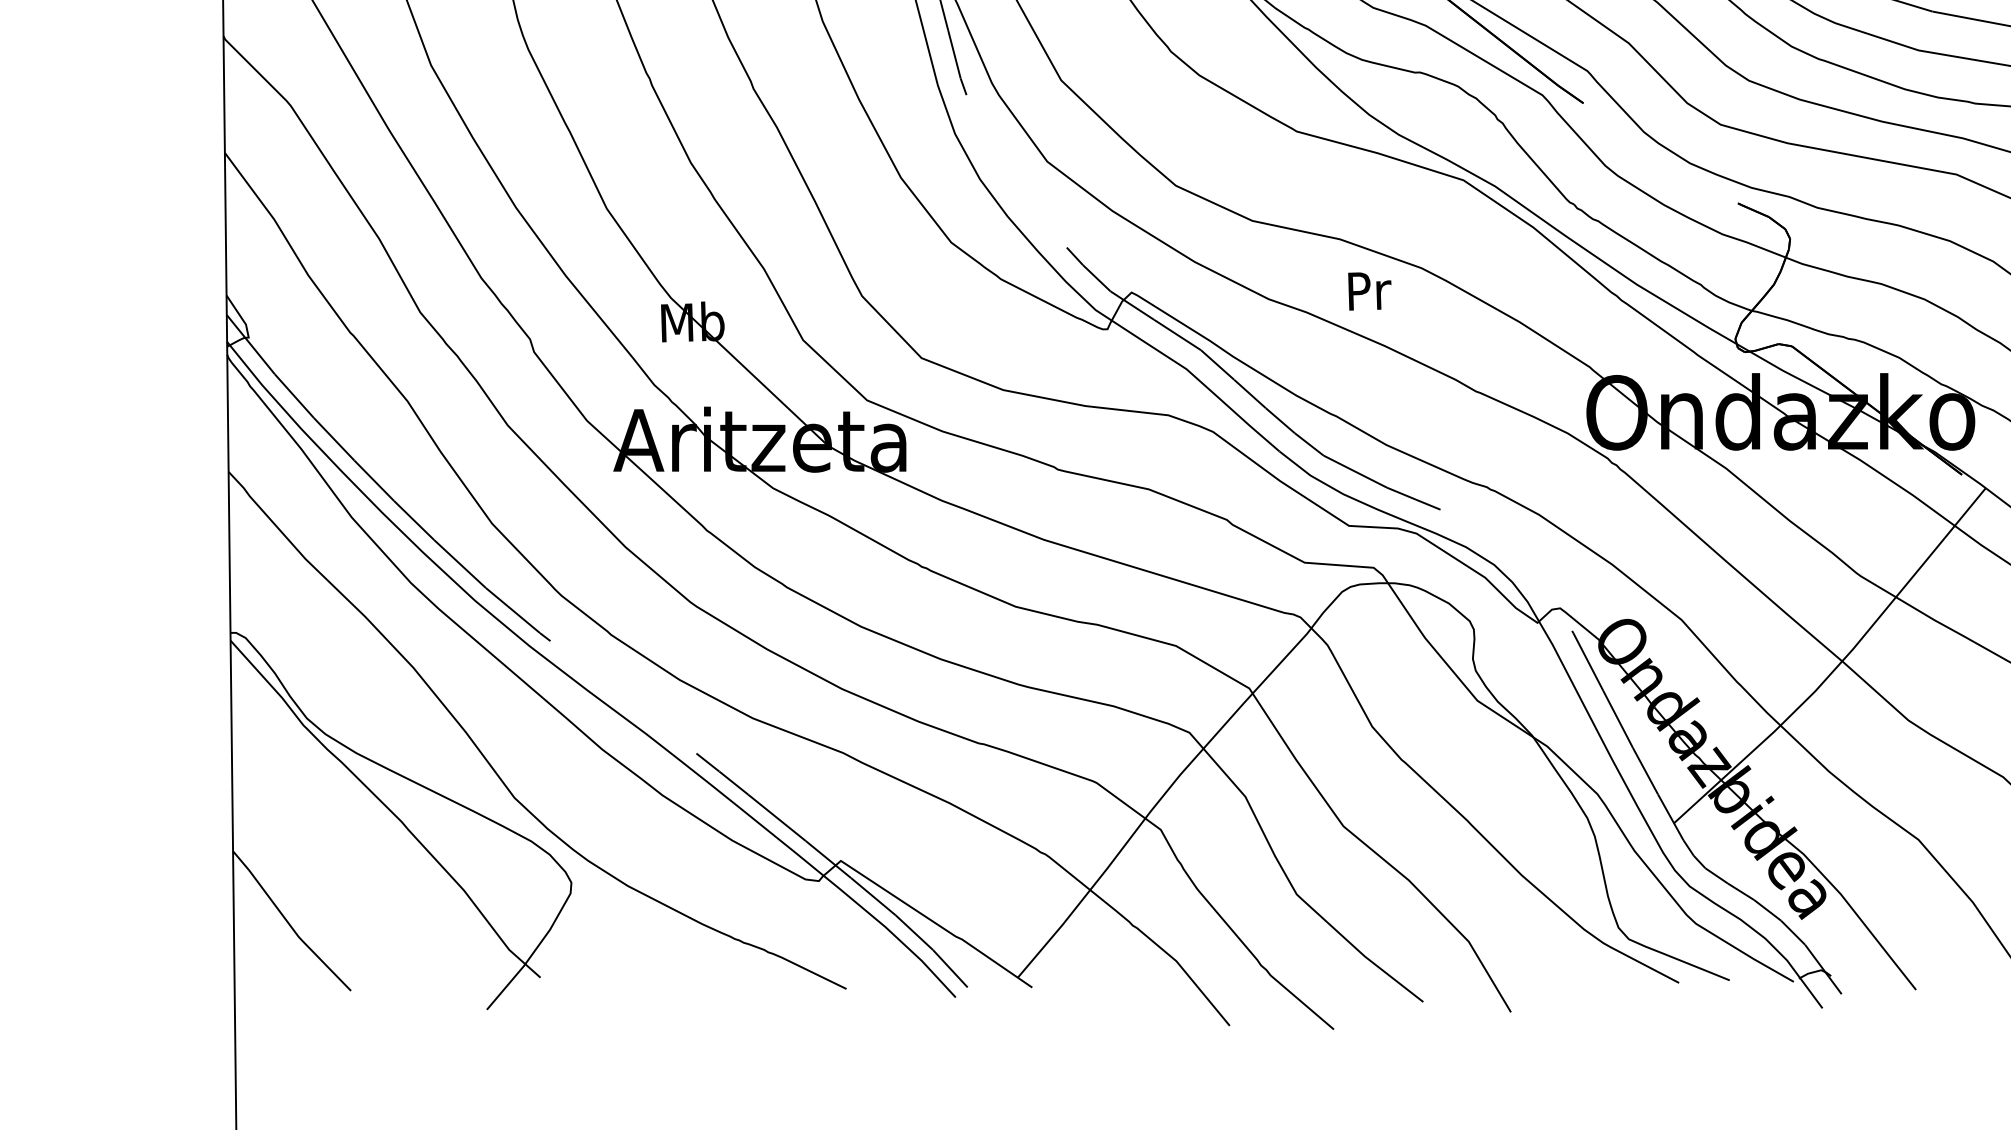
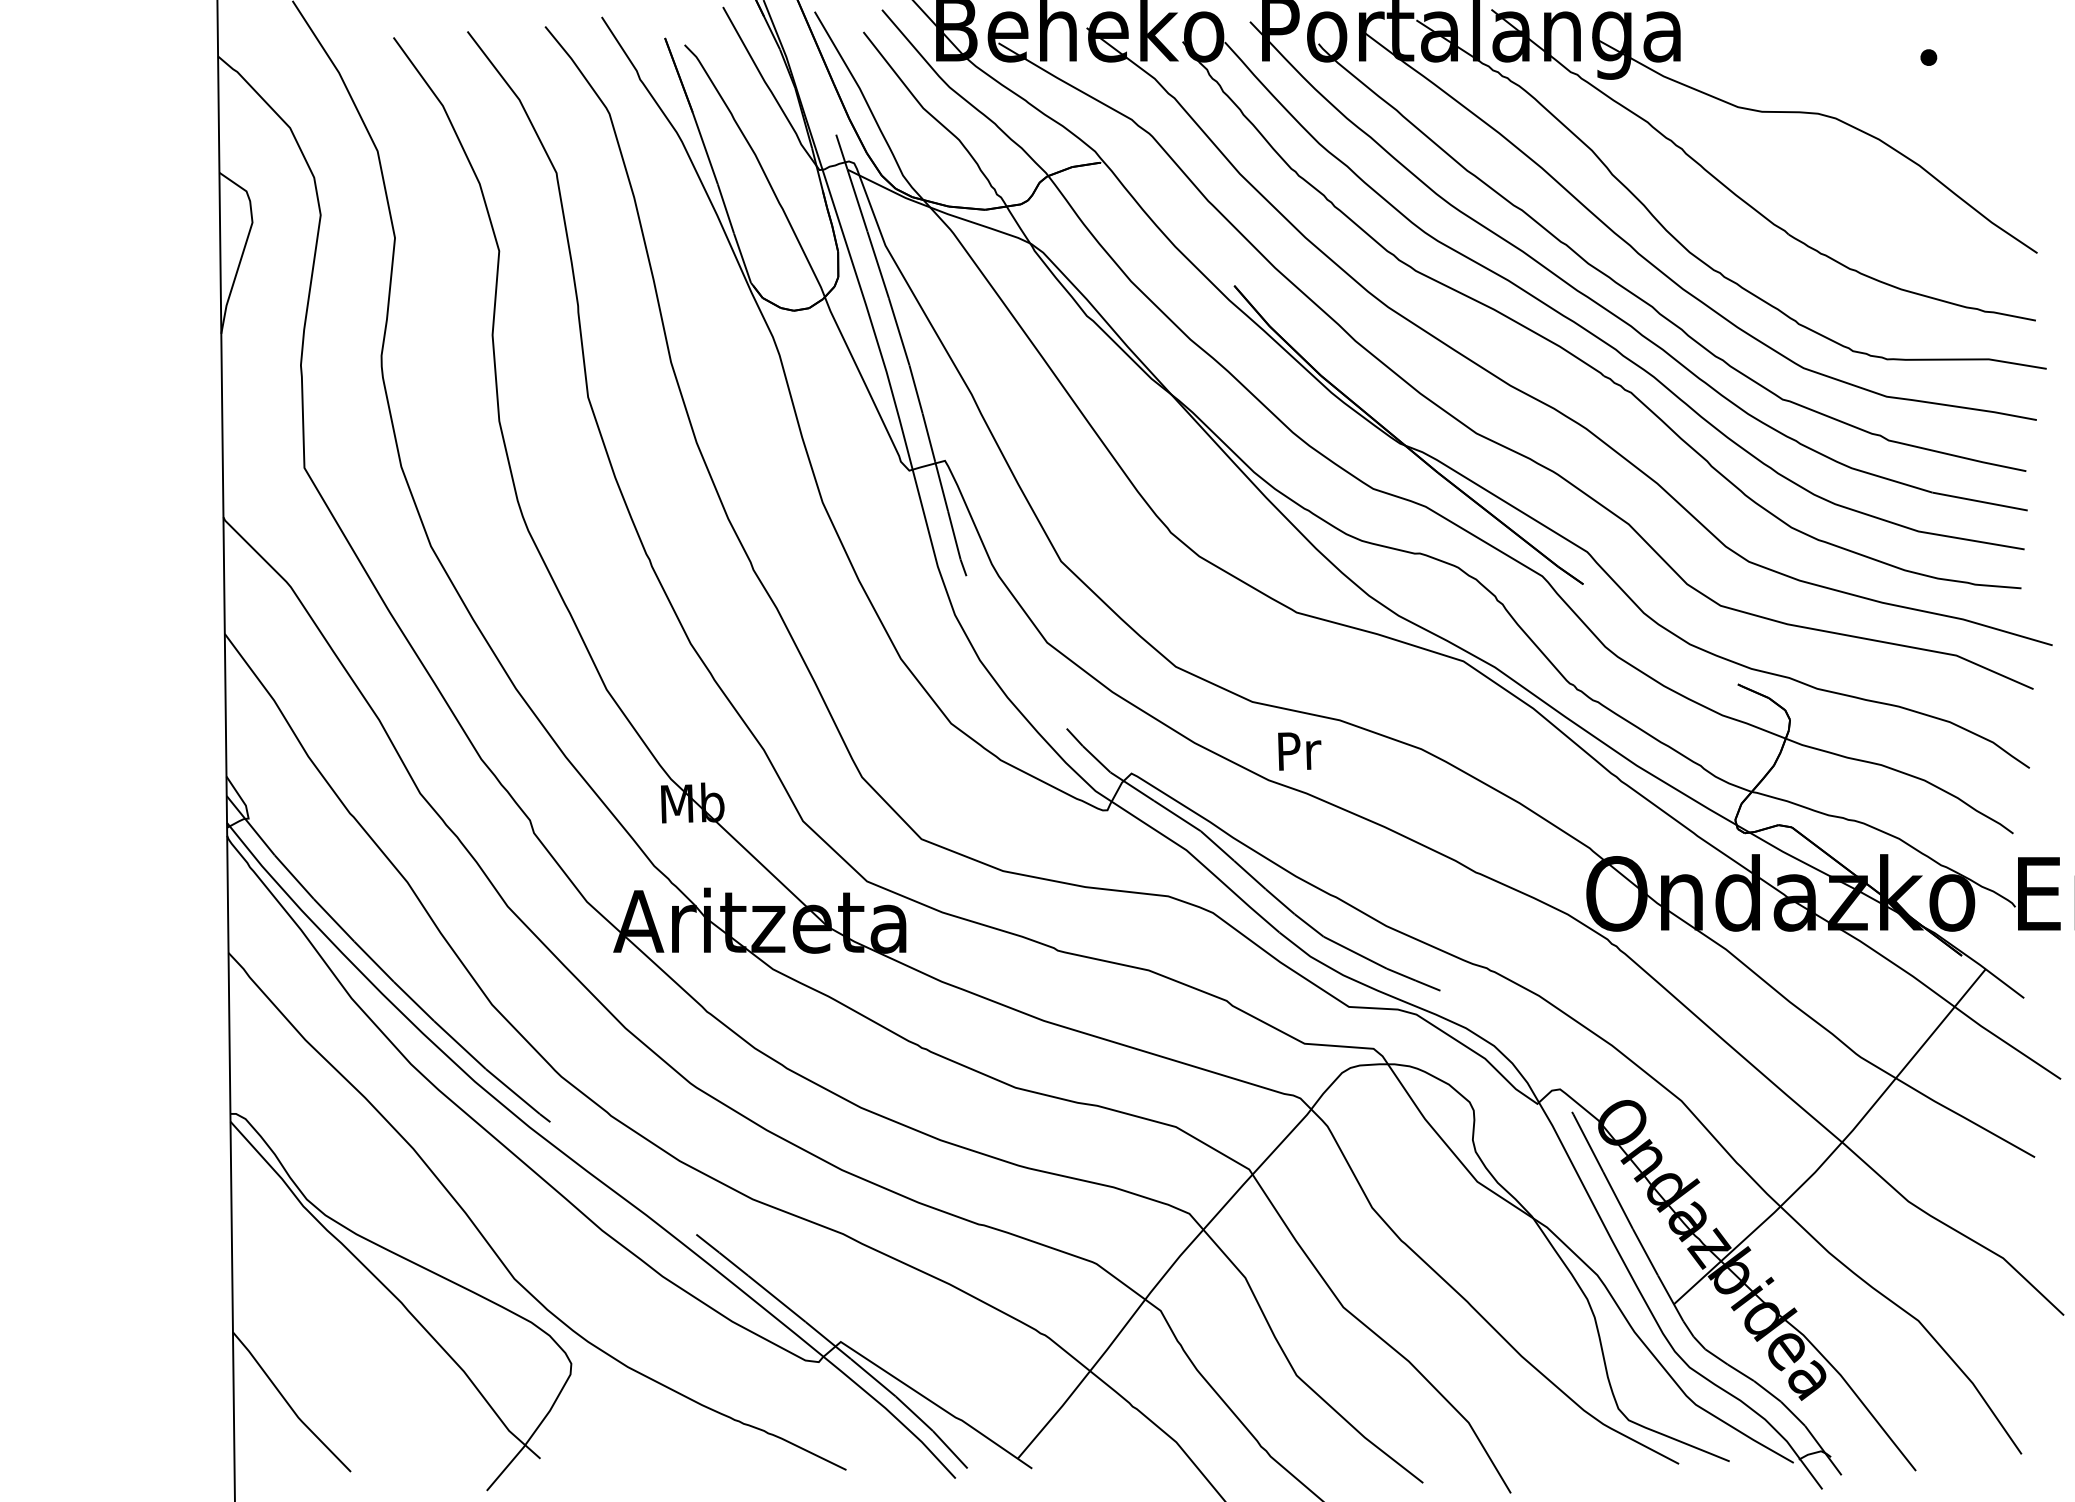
text: (1369, 291) -> (1299, 751), moved

